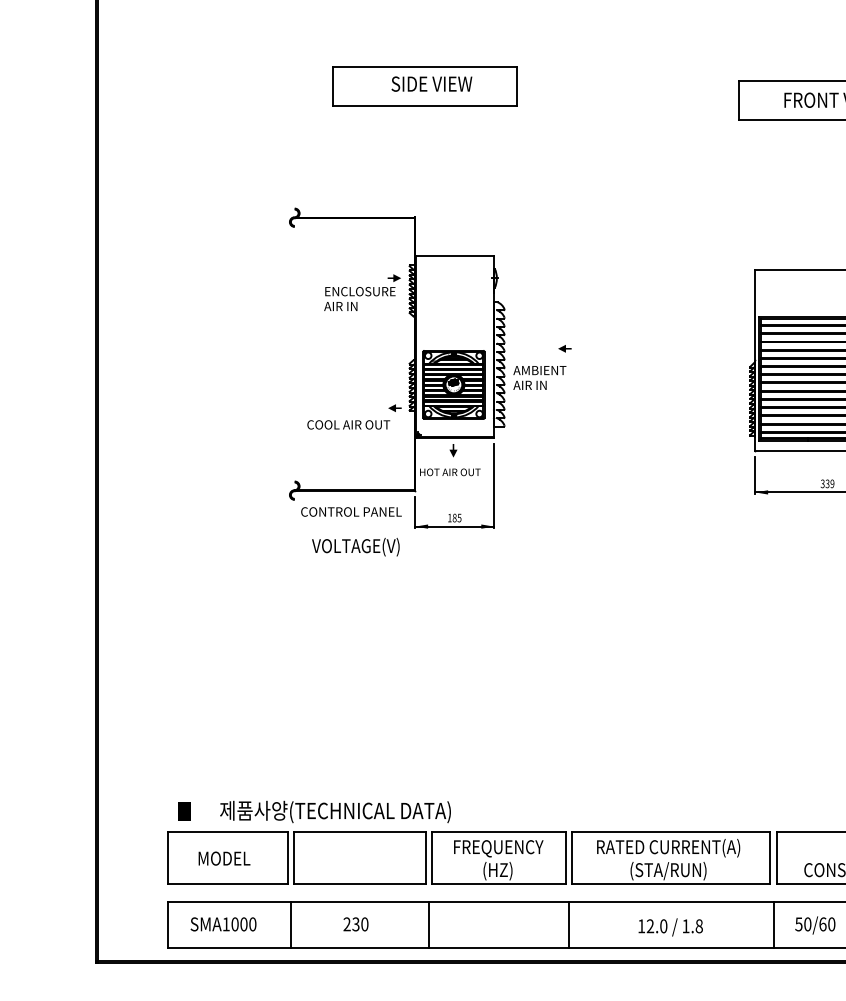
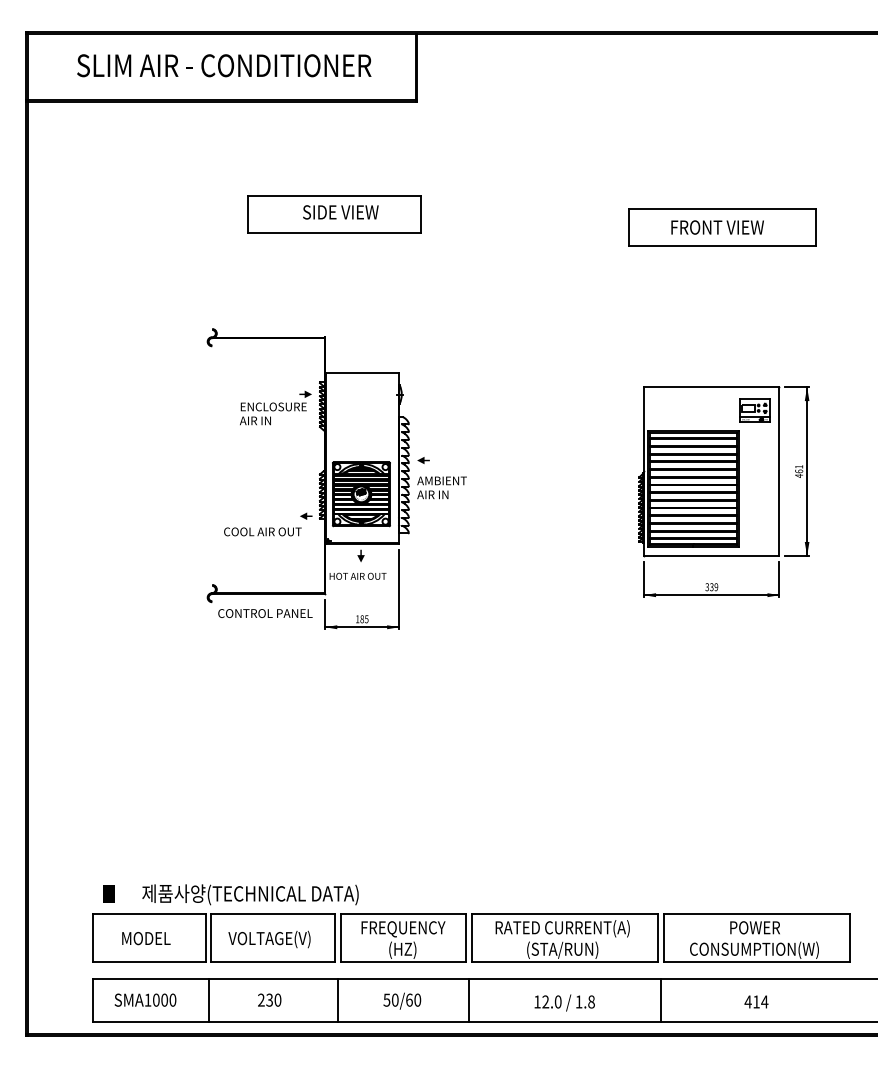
part: (564, 348) -> (423, 460), moved
text: (355, 547) -> (269, 939), moved
text: (815, 924) -> (402, 1000), moved

